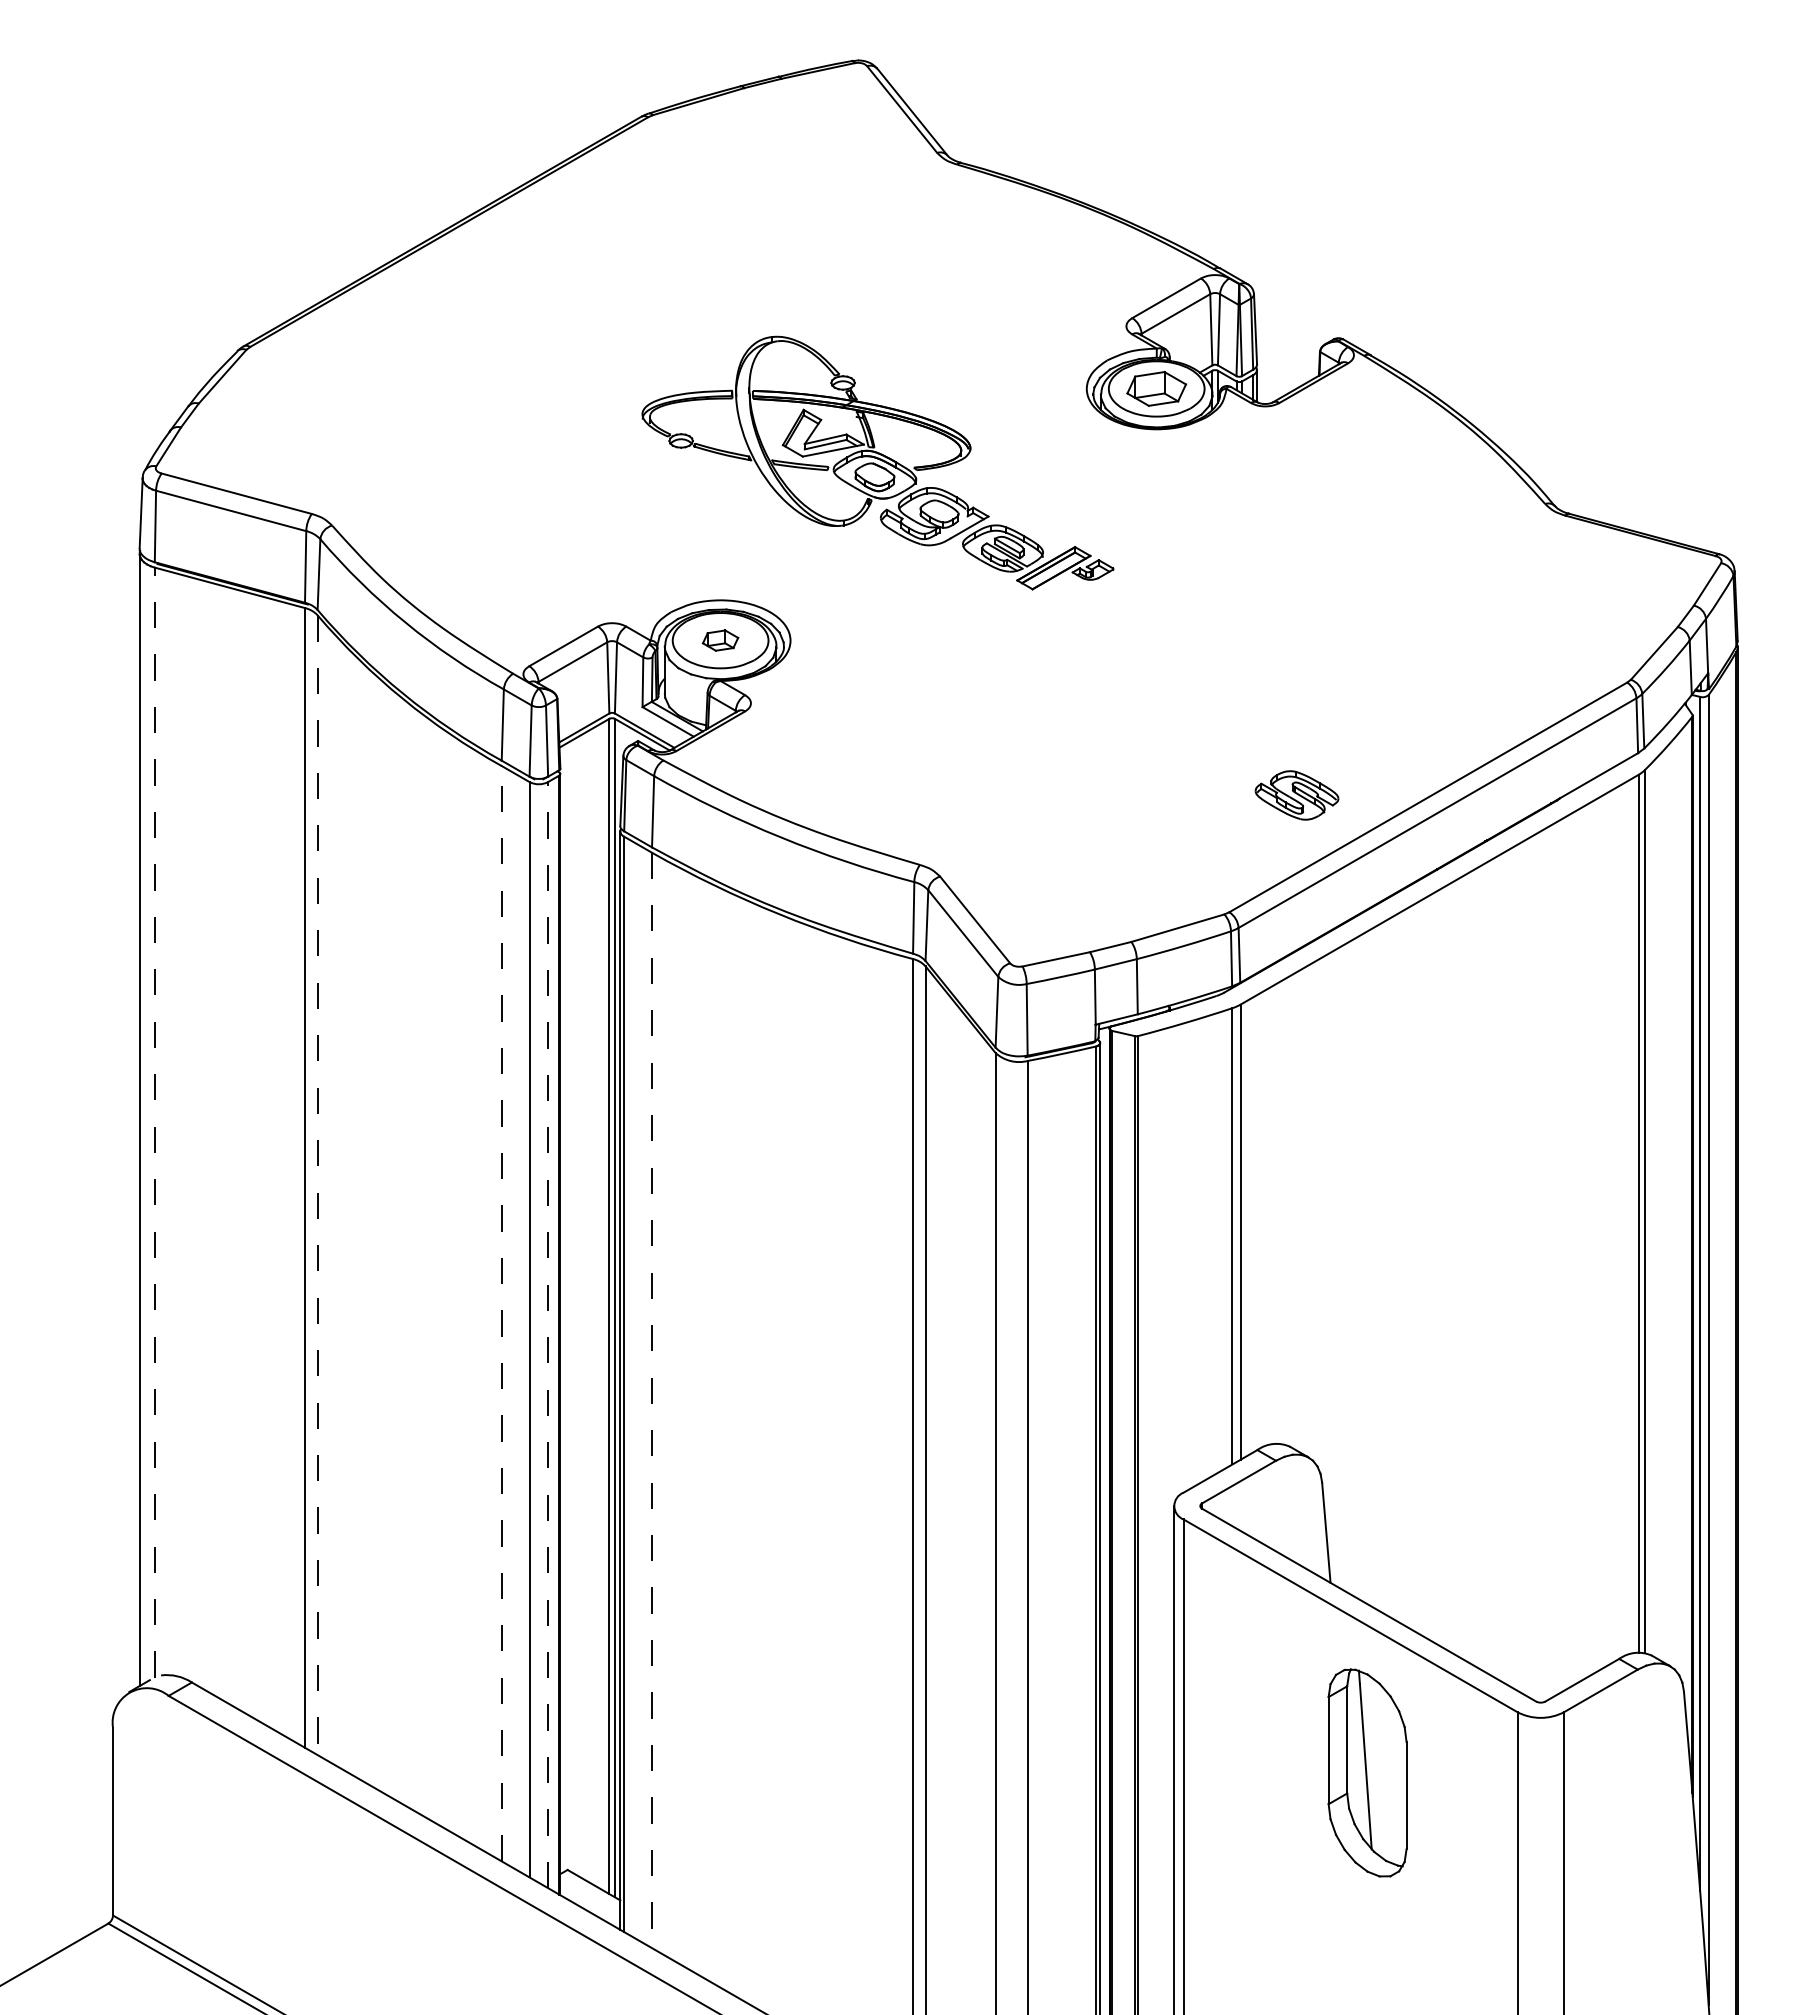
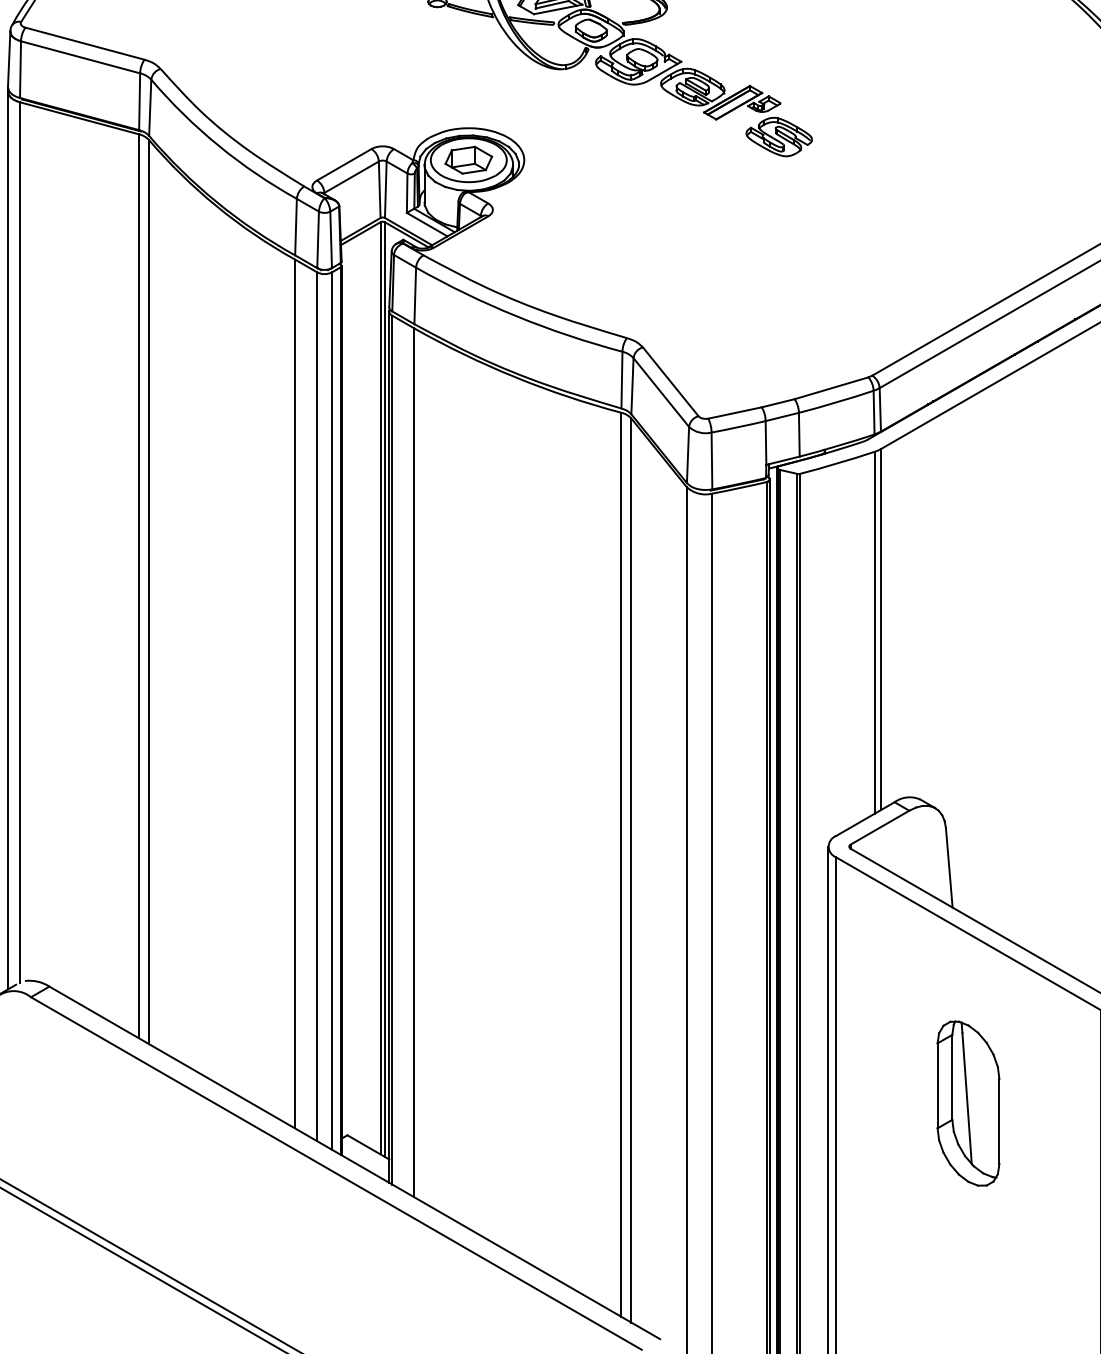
part: (720, 640) -> (468, 160), size x1.67
part: (1296, 795) -> (778, 137), moved
line: (154, 1122) -> (19, 542), dashed -> solid
line: (317, 1185) -> (149, 592), dashed -> solid
line: (501, 1313) -> (295, 693), dashed -> solid
line: (548, 1334) -> (332, 710), dashed -> solid
line: (652, 1400) -> (414, 762), dashed -> solid
part: (1367, 1772) -> (968, 1103), moved

